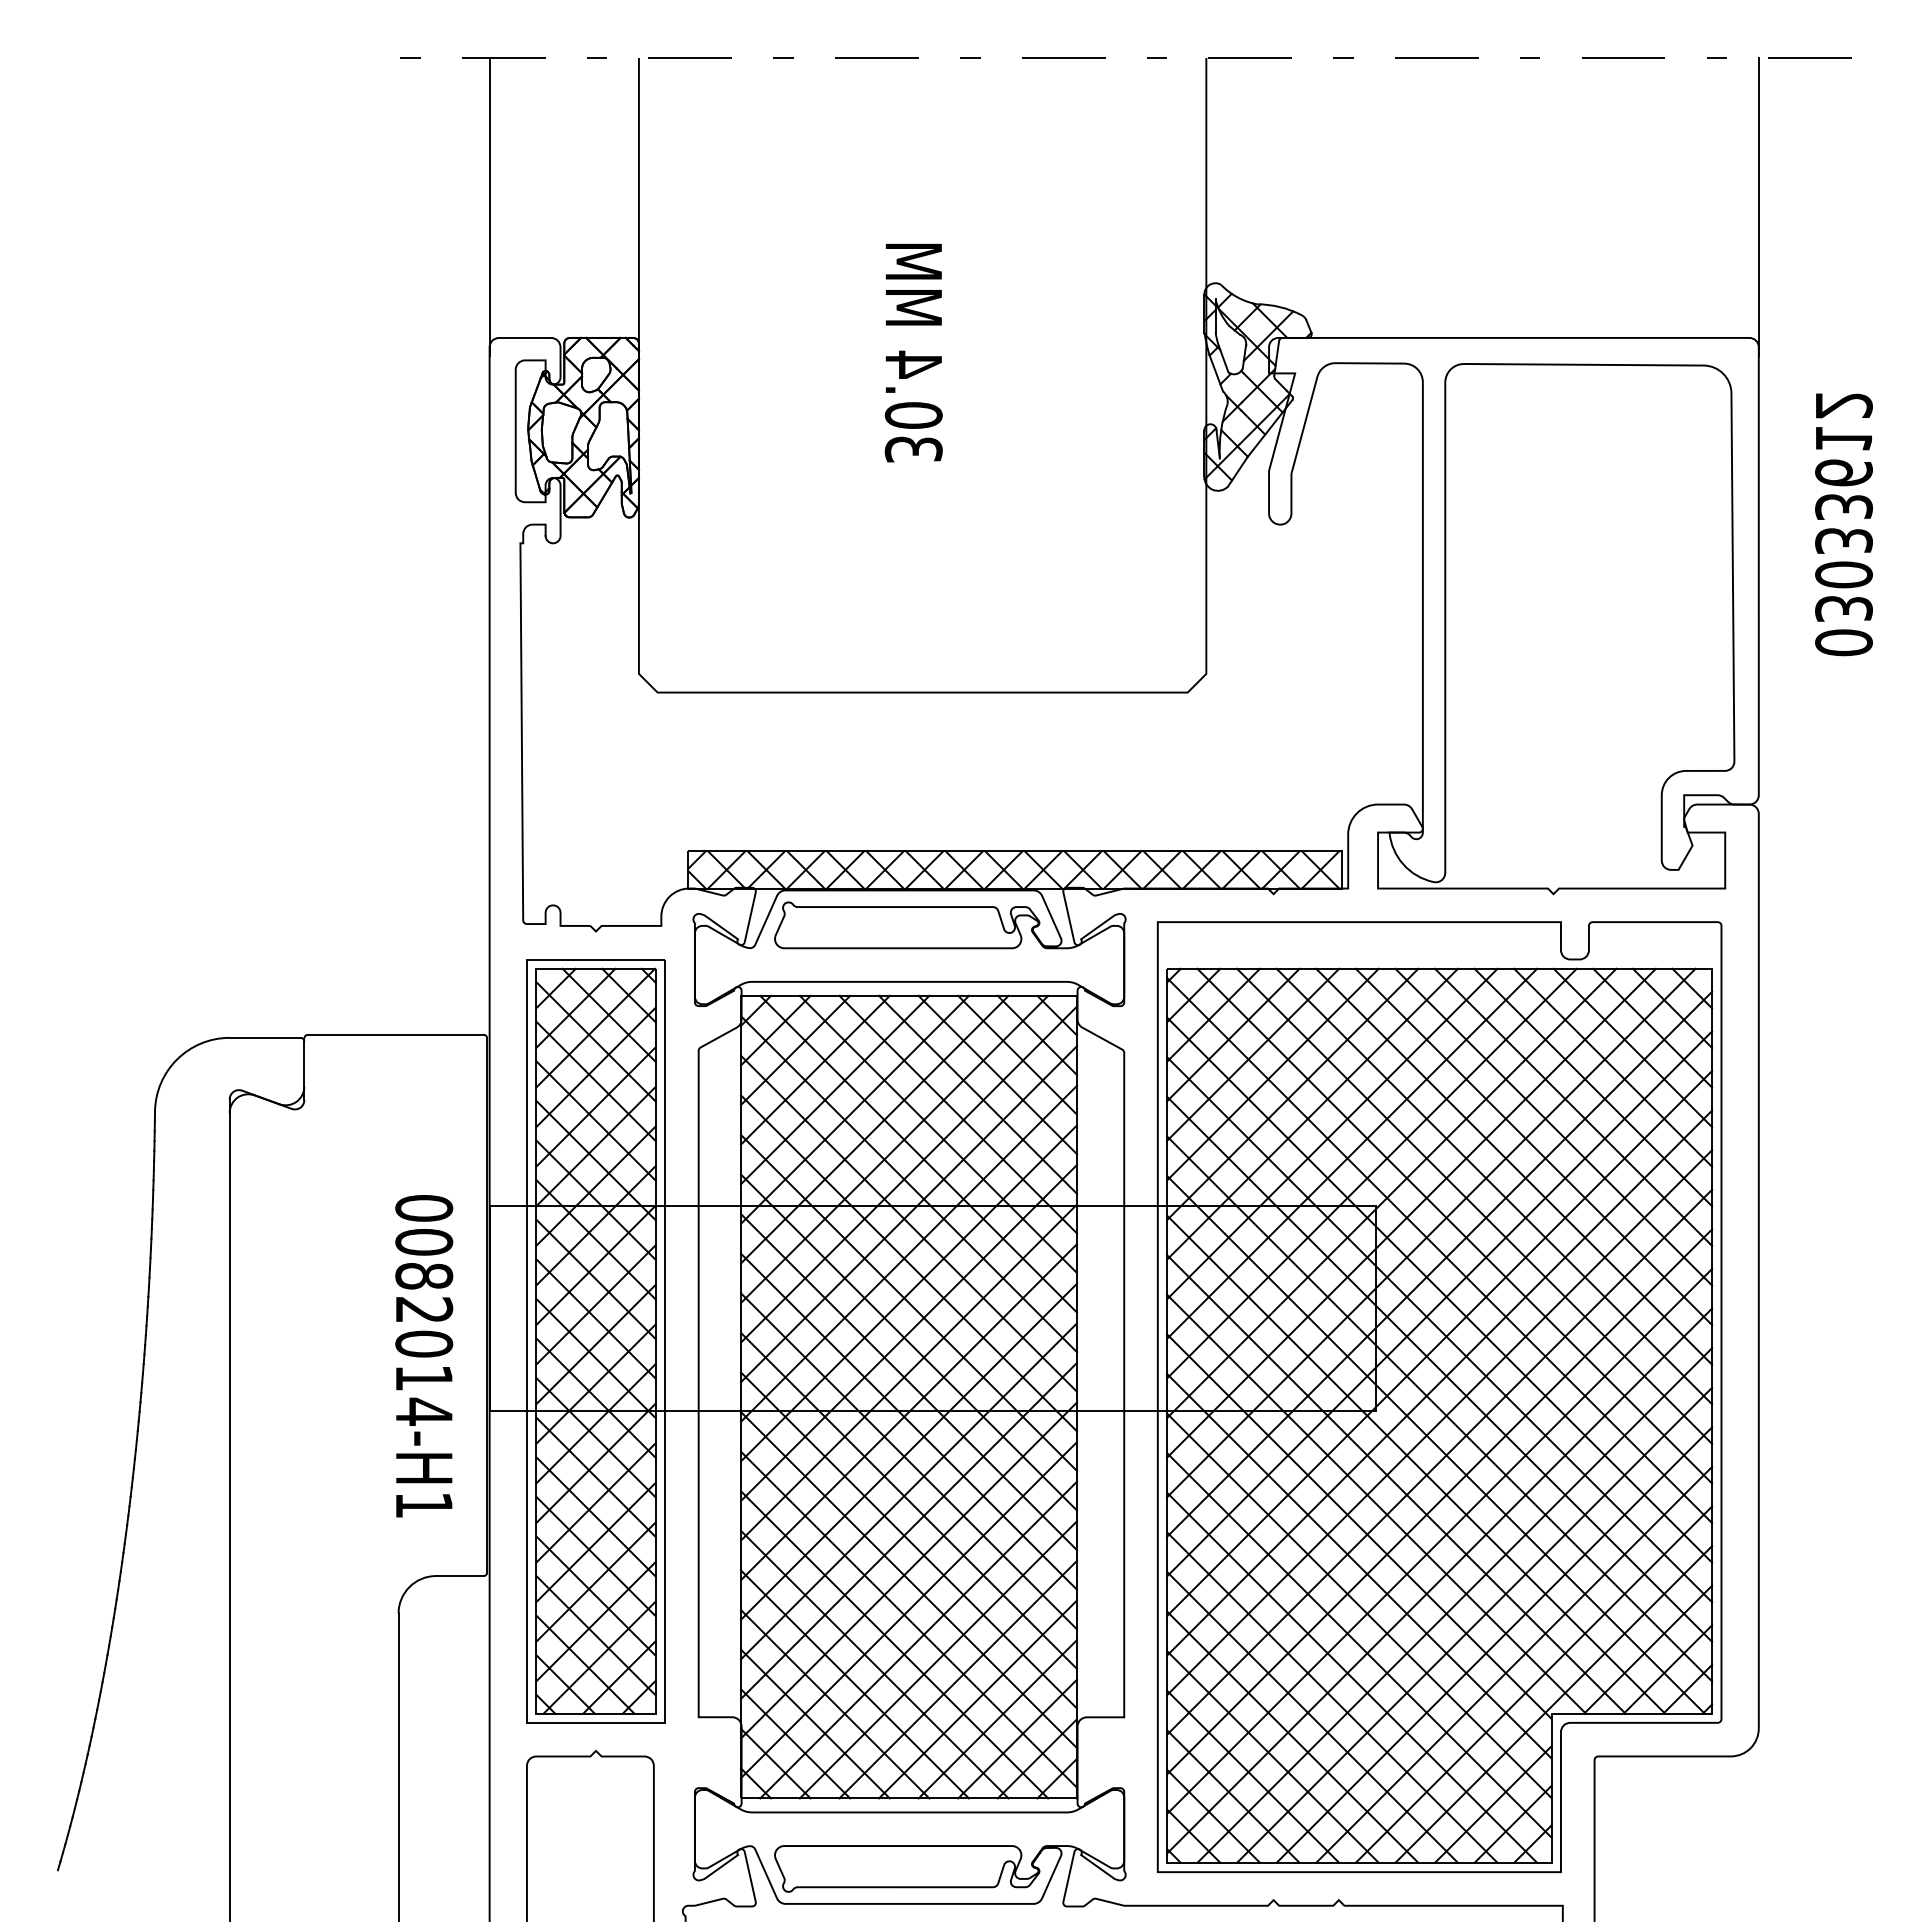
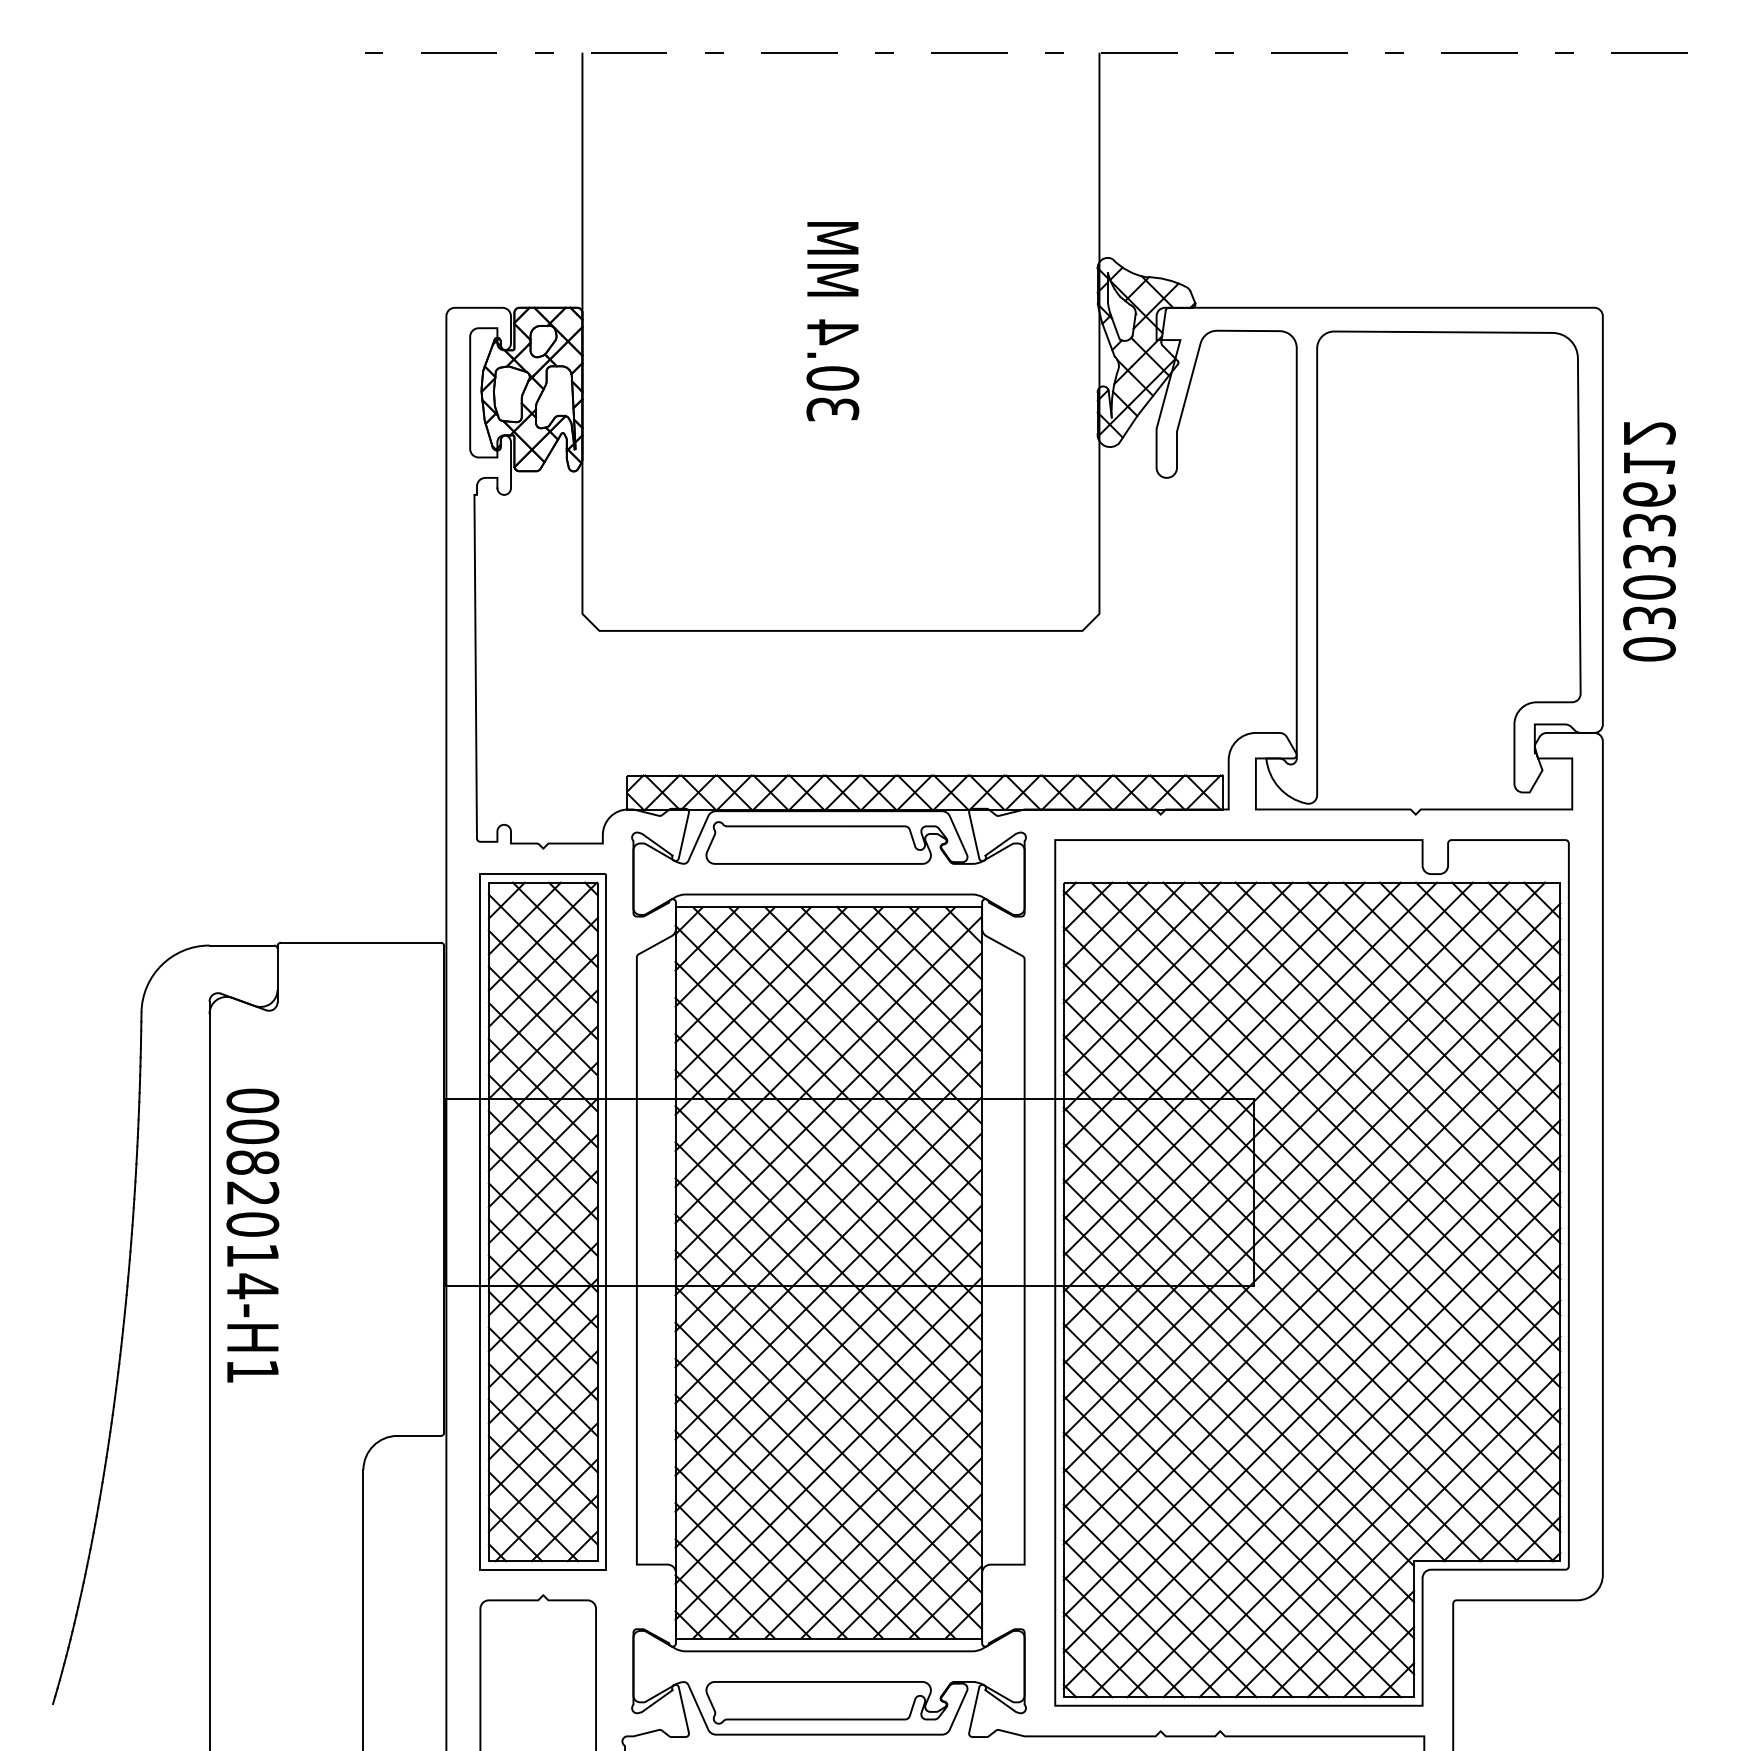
line: (489, 206) -> (446, 187), removed
line: (1758, 206) -> (1602, 187), removed
text: (1843, 524) -> (1649, 541), moved
text: (424, 1356) -> (253, 1235), moved

